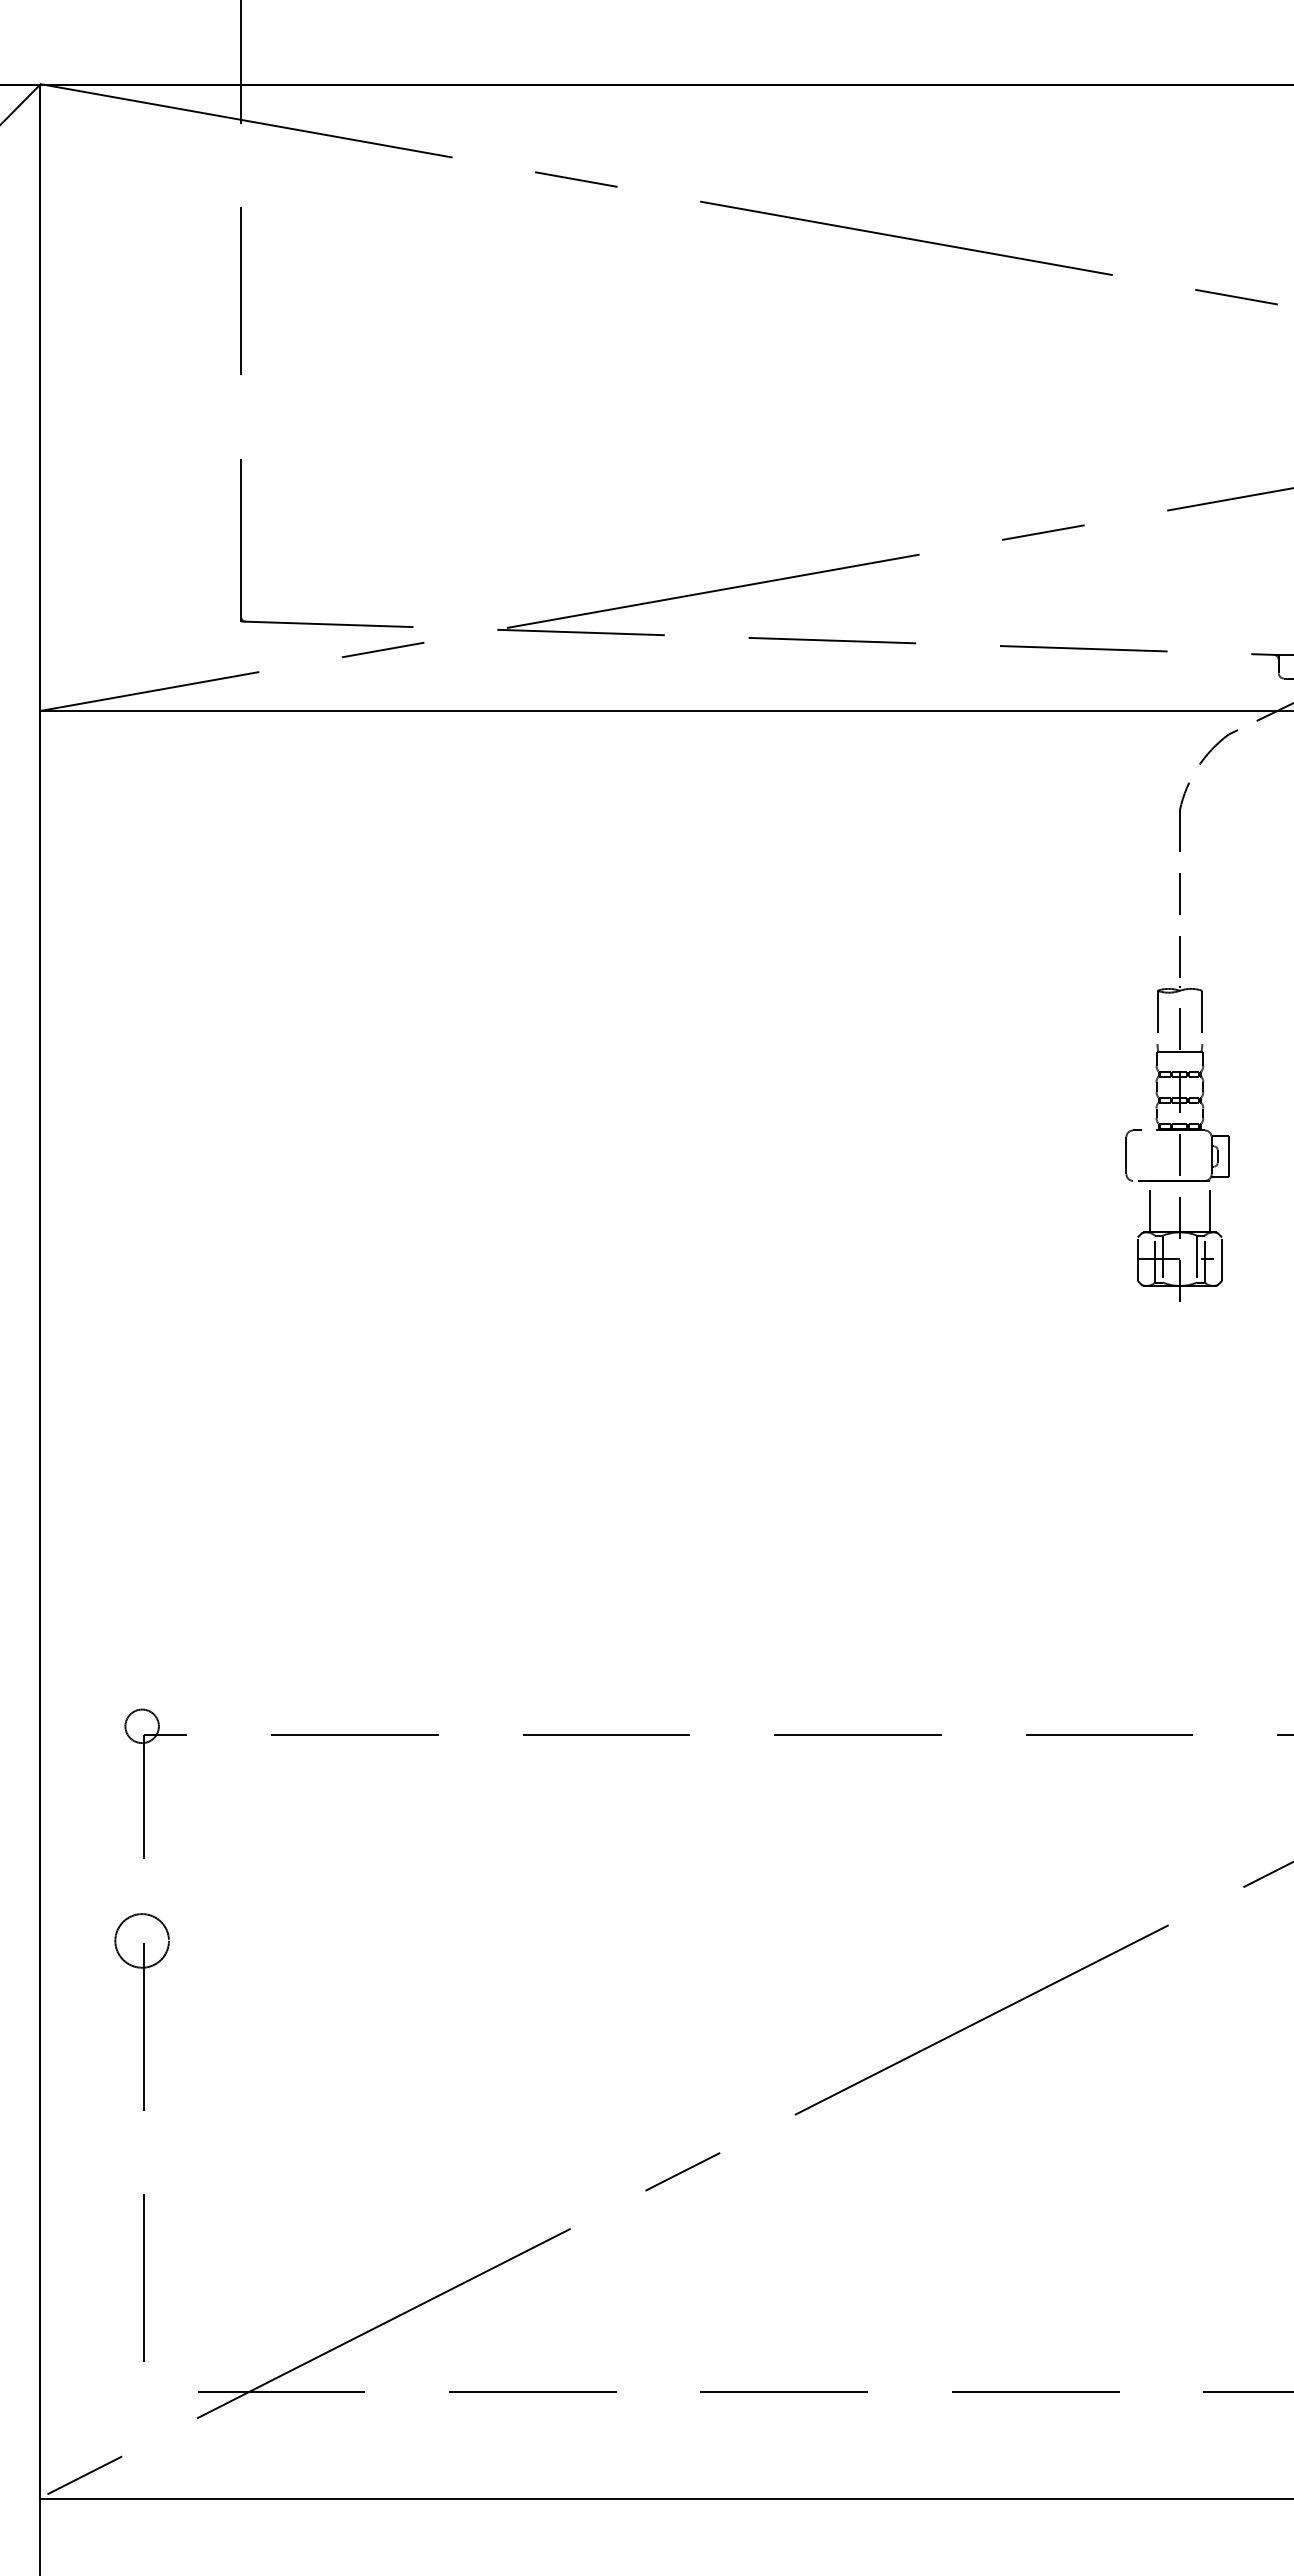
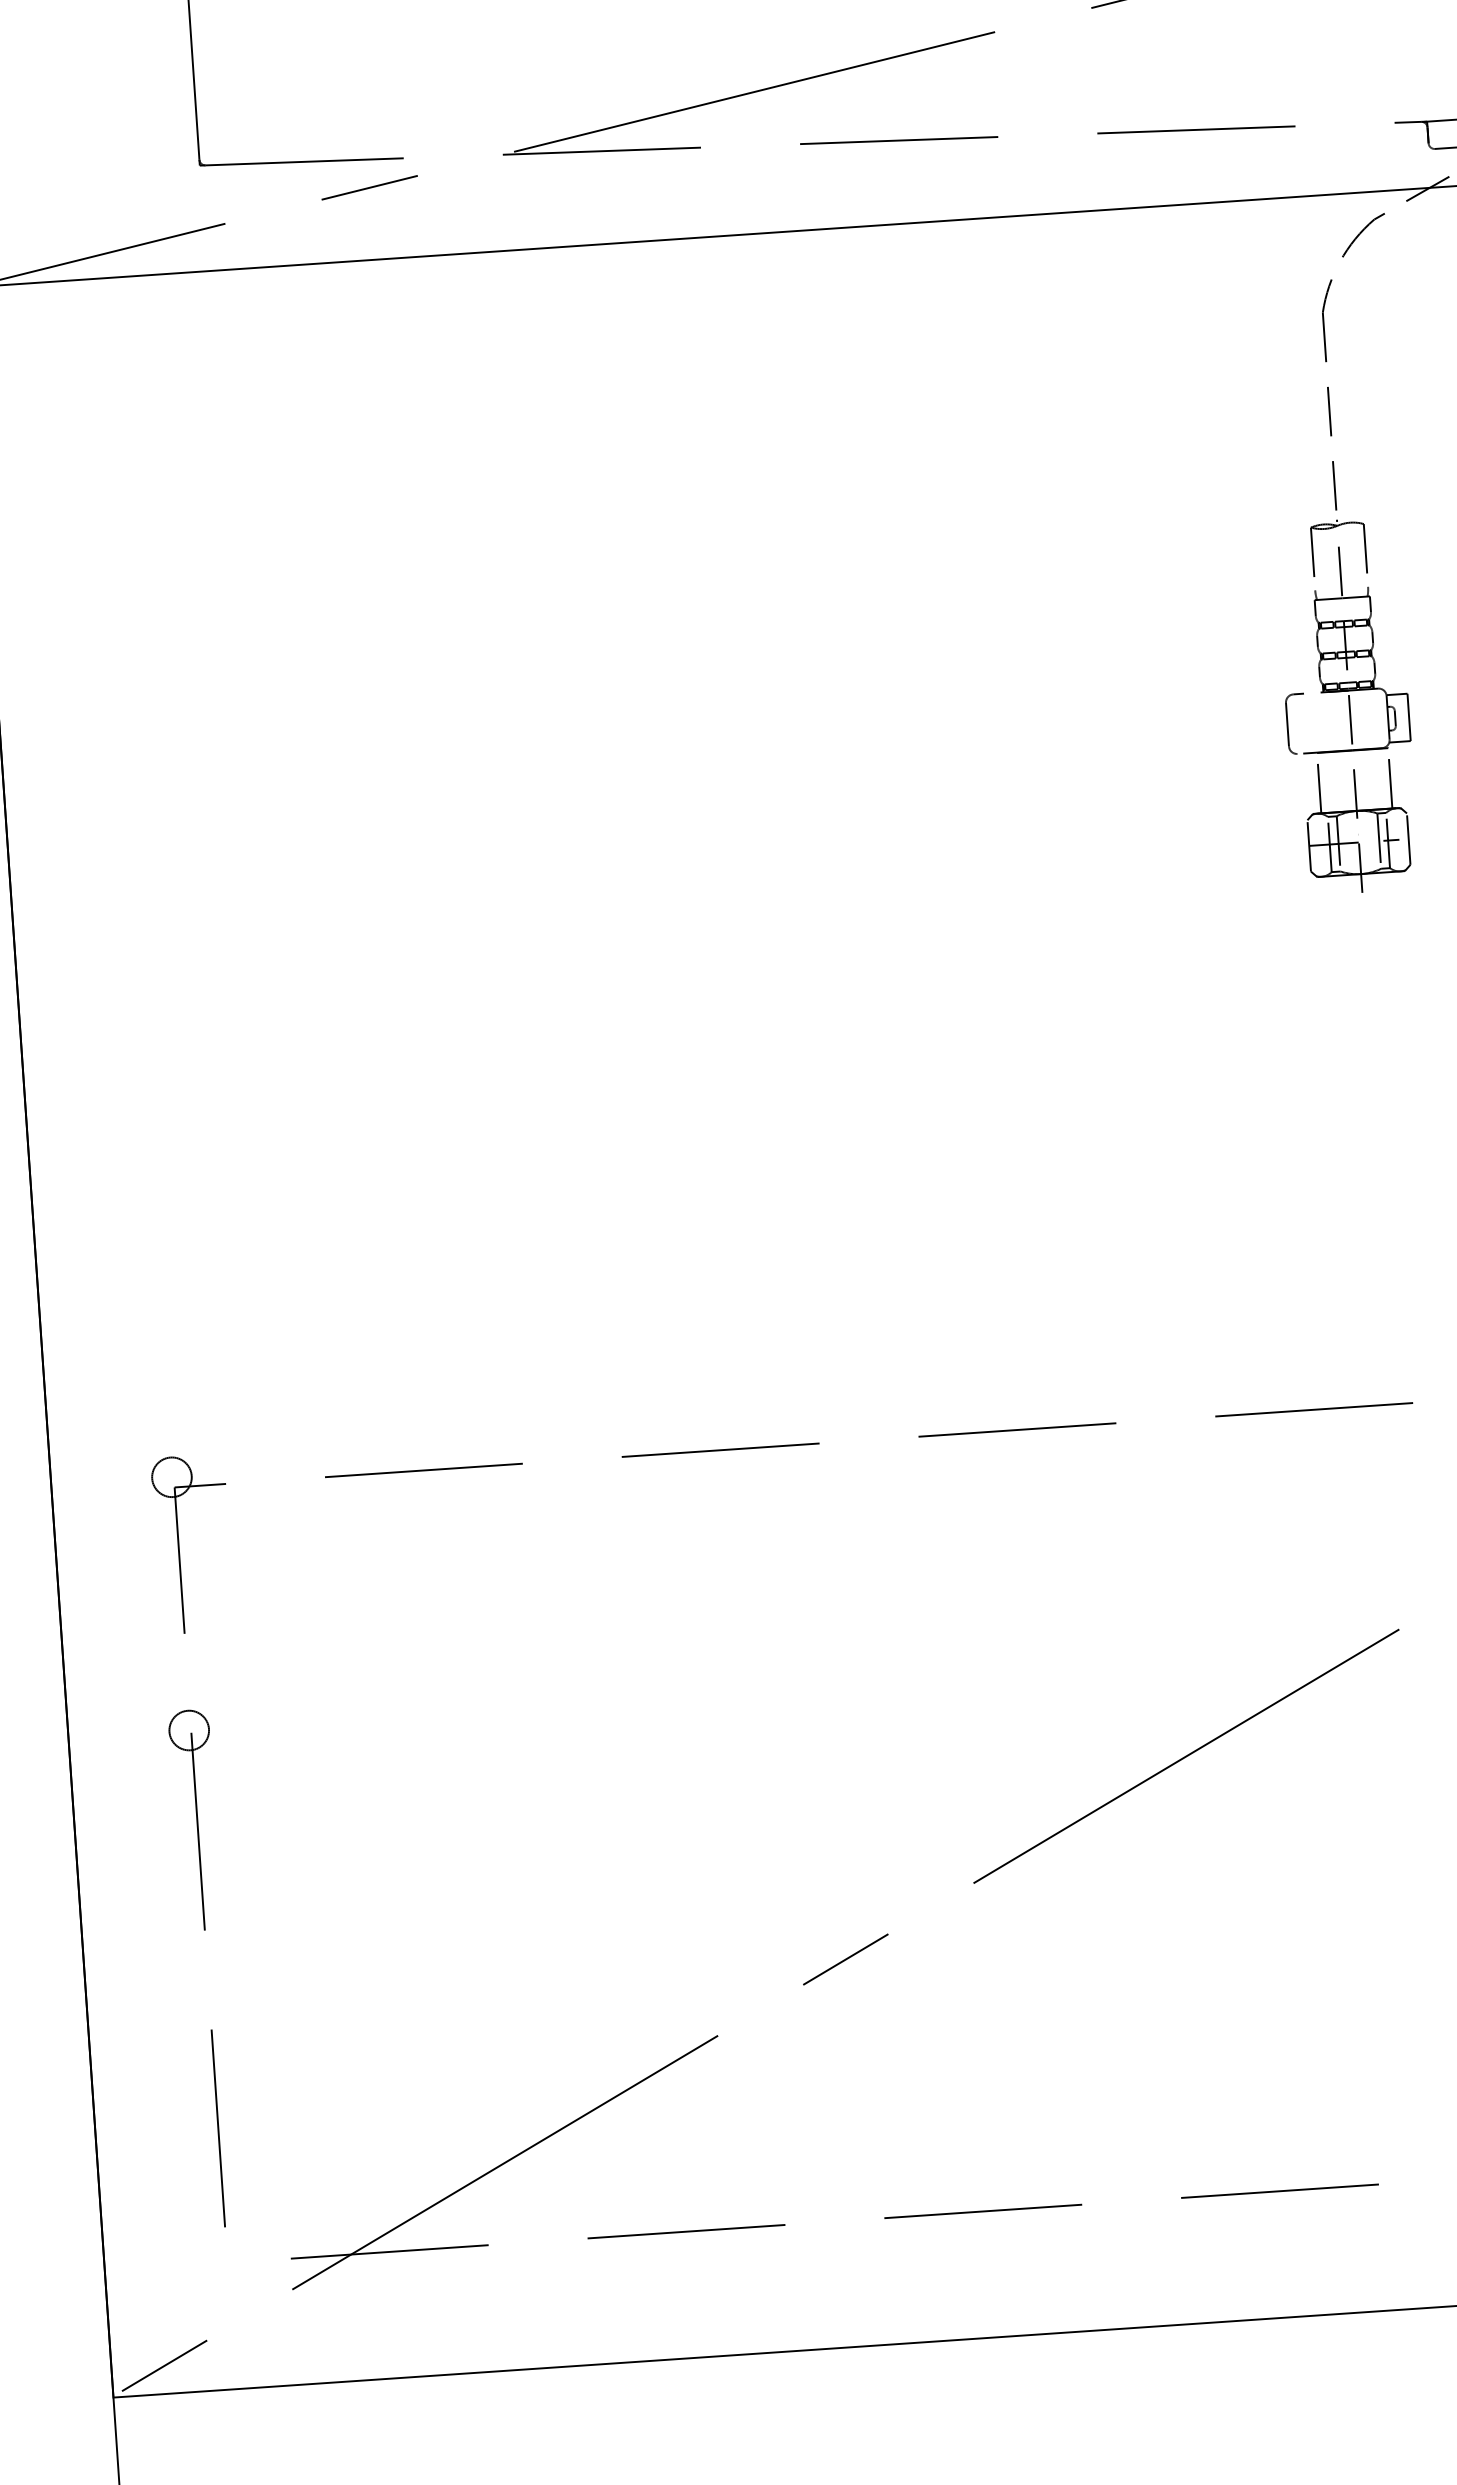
circle: (141, 1940) -> (188, 1730), size x0.62

